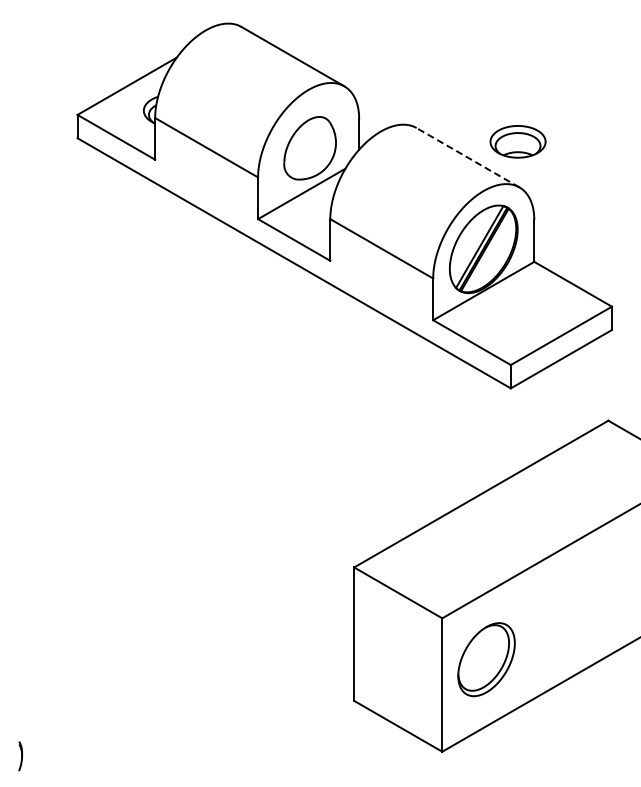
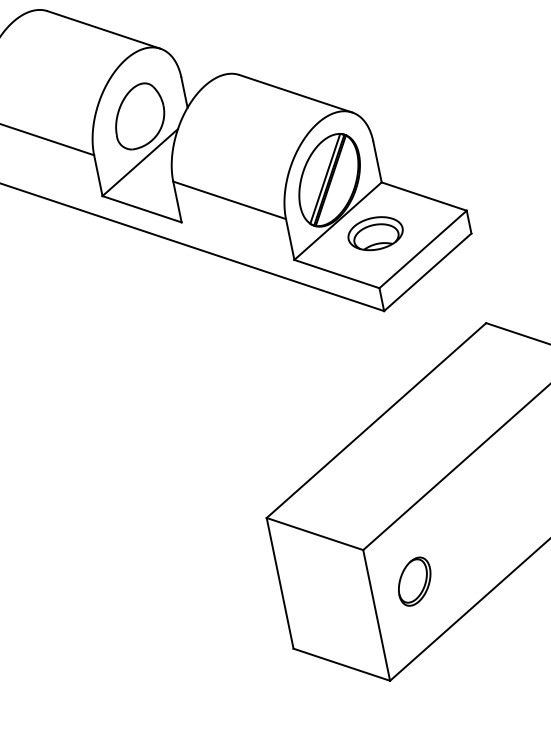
part: (517, 141) -> (375, 233), moved
line: (467, 157) -> (295, 93), dashed -> solid
part: (485, 659) -> (413, 581), size x0.62

